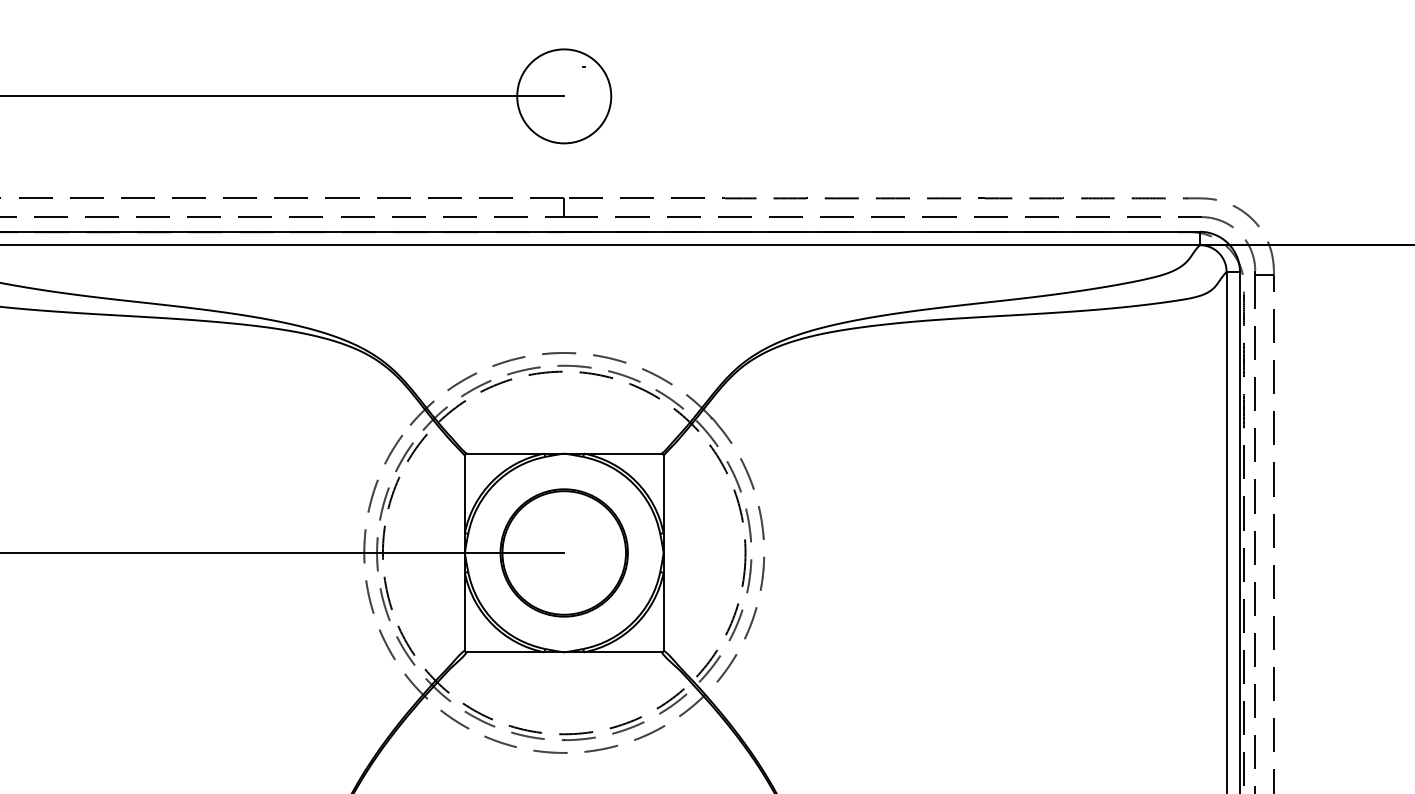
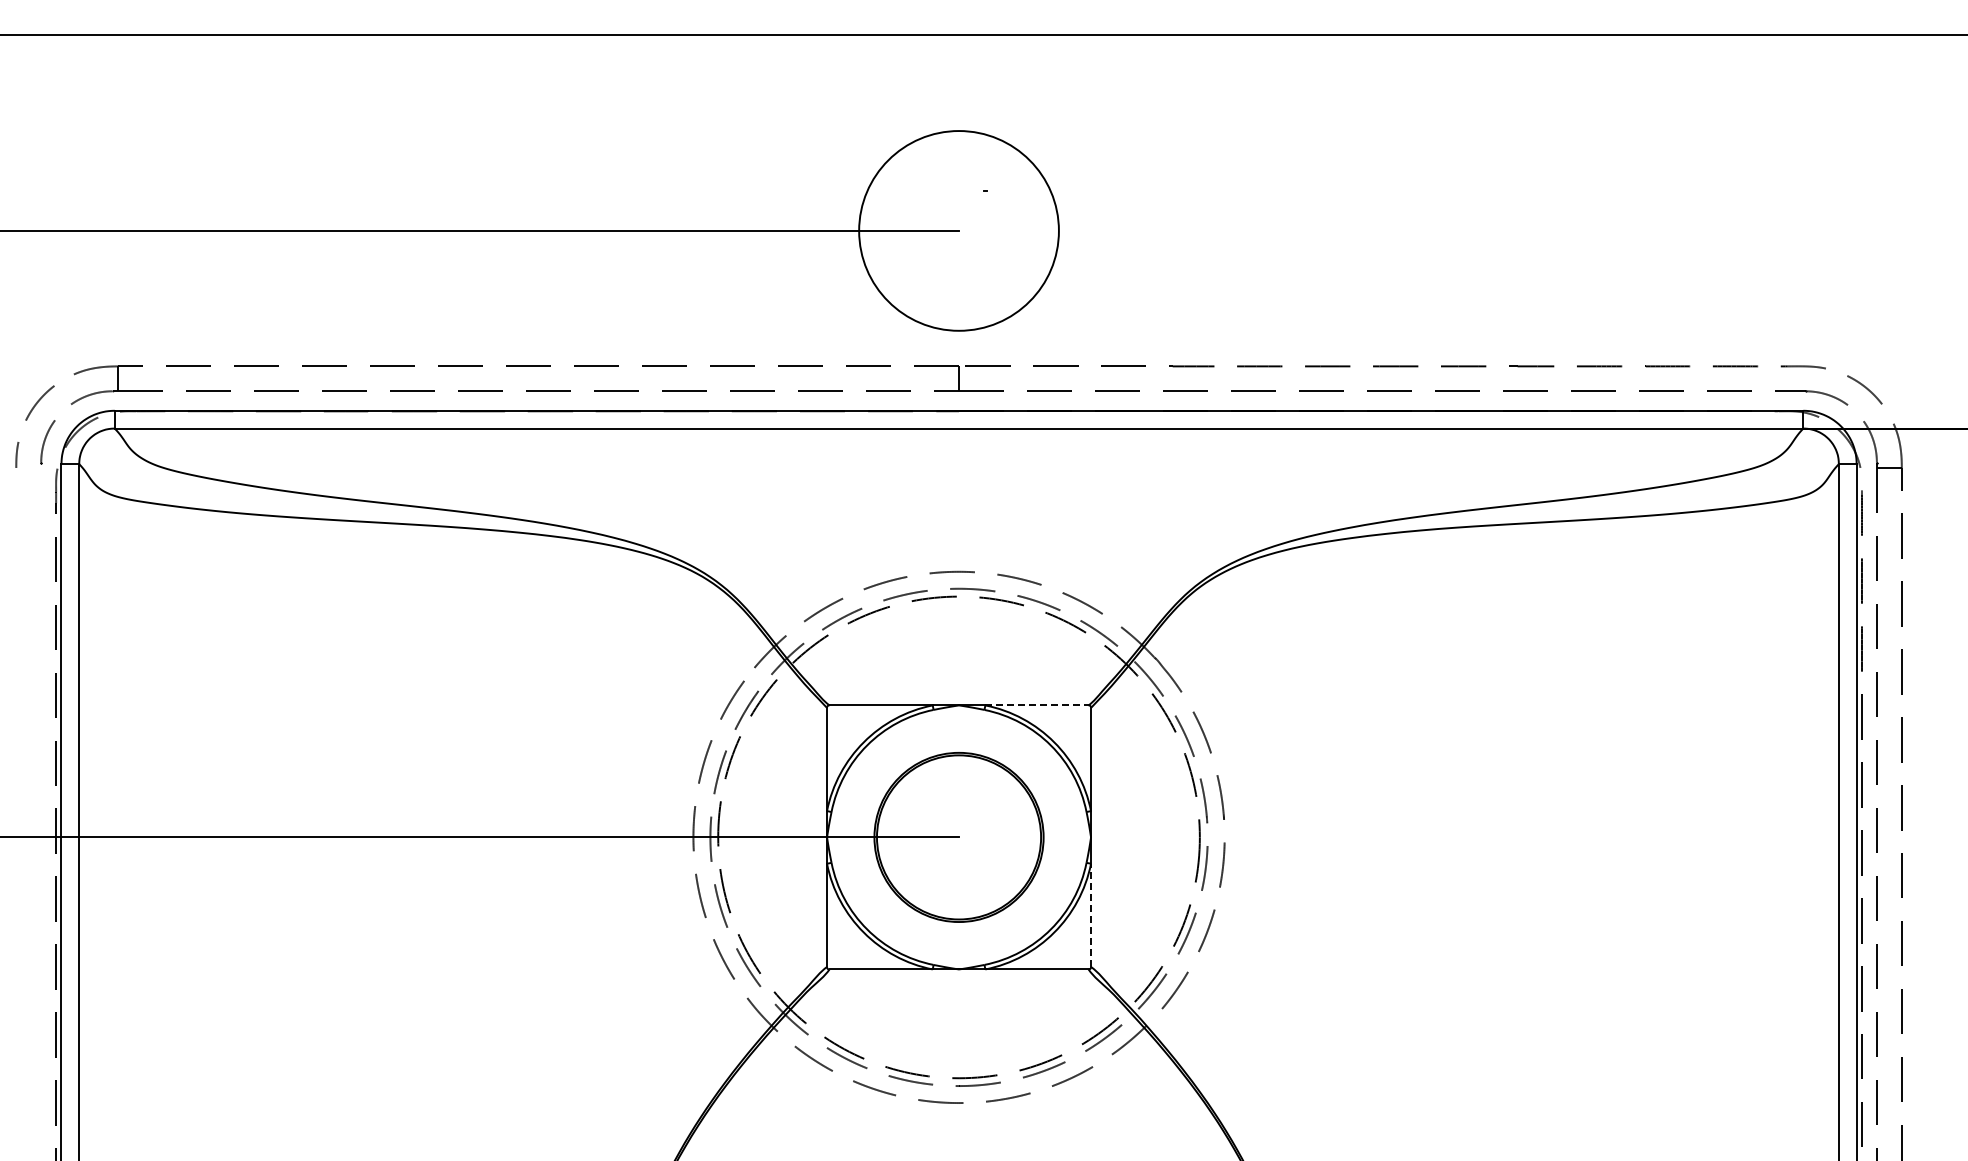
circle: (563, 96) -> (958, 230), size x1.6
line: (622, 453) -> (1036, 705), solid -> dashed
line: (663, 611) -> (1091, 915), solid -> dashed

